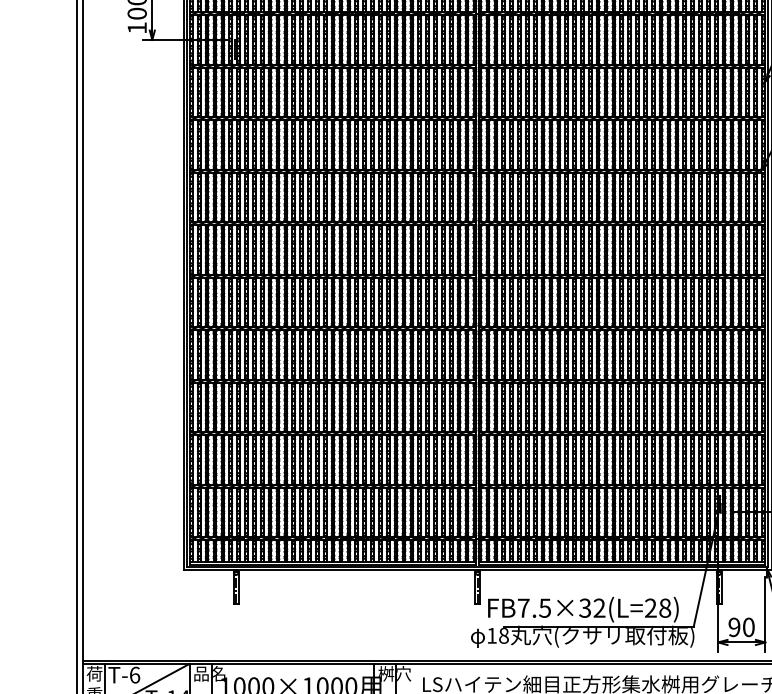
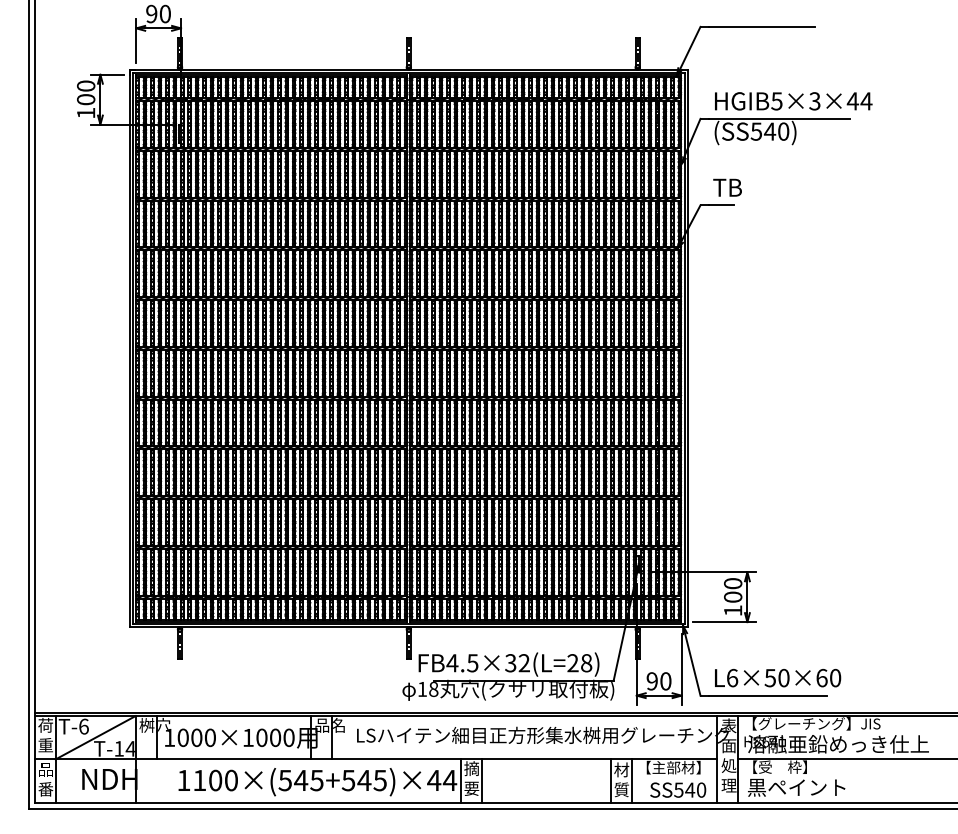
text: (523, 608) -> (452, 663), FB7.5×32(L=28) -> FB4.5×32(L=28)
text: (209, 673) -> (154, 725), 品名 -> 桝穴
text: (395, 673) -> (330, 725), 桝穴 -> 品名

